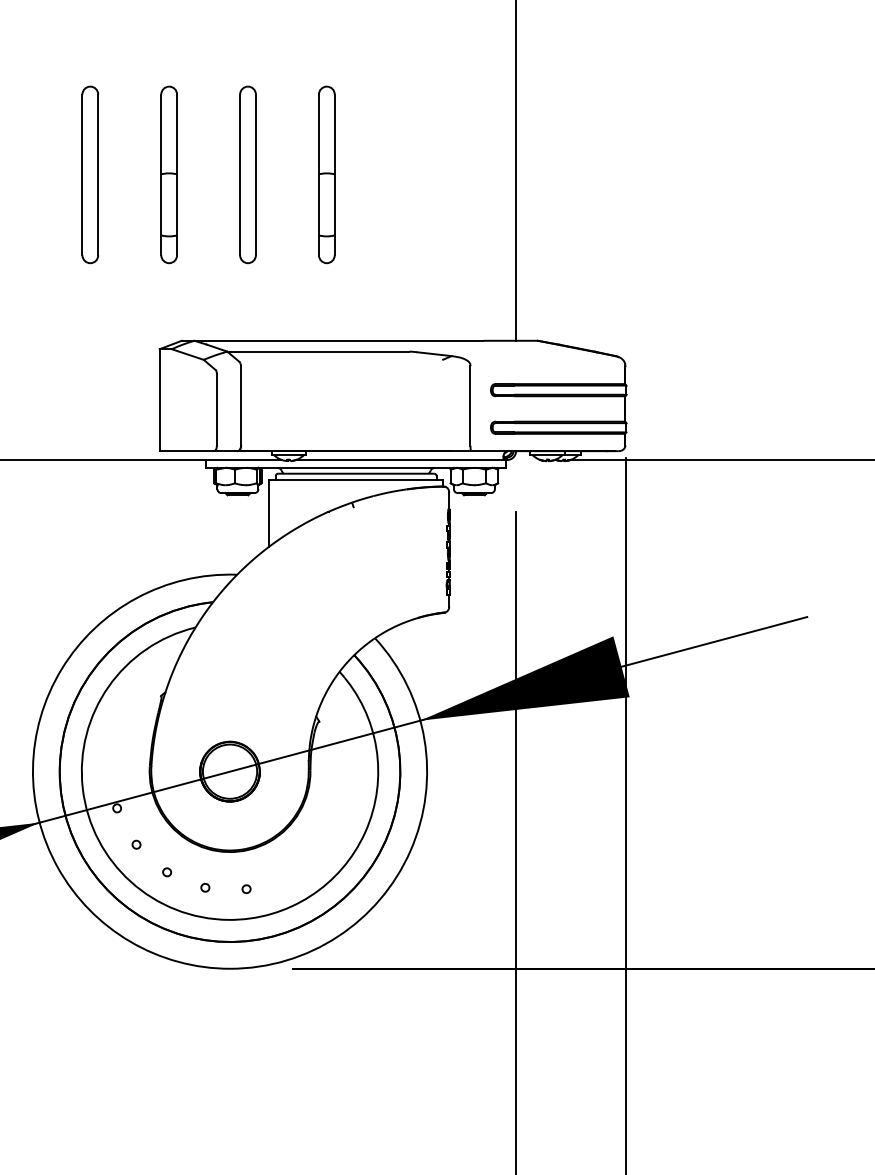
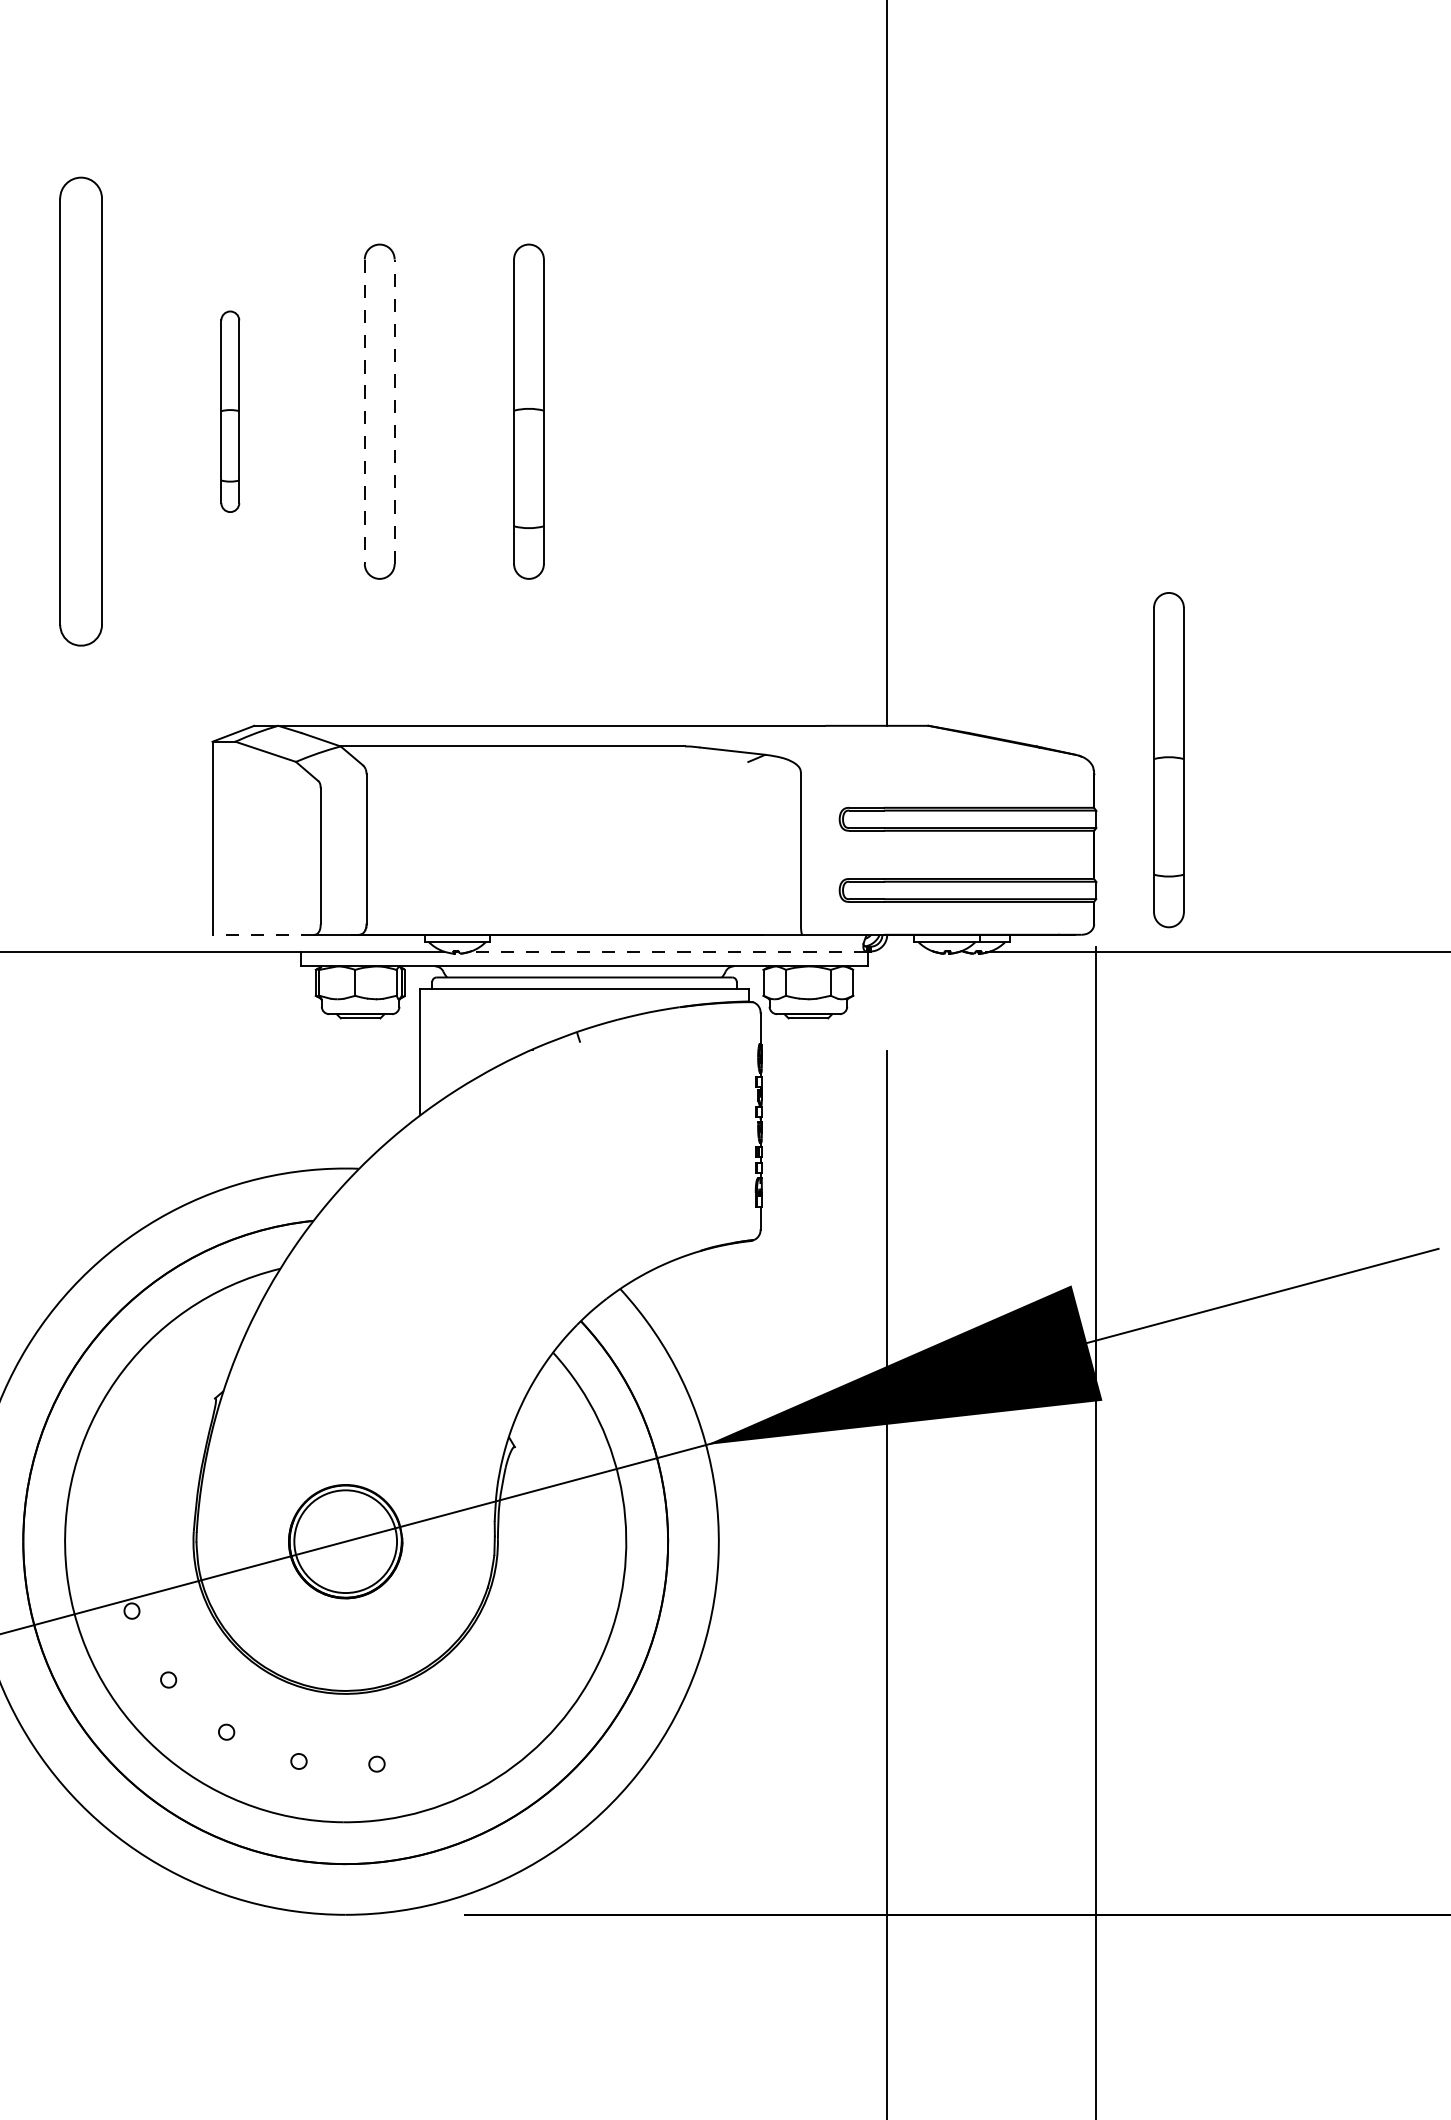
part: (90, 174) -> (81, 410), size x1.4
part: (168, 174) -> (229, 410), size x0.6
line: (255, 174) -> (393, 410), solid -> dashed
line: (240, 175) -> (365, 412), solid -> dashed
part: (664, 358) -> (1168, 759), added
line: (186, 451) -> (263, 935), solid -> dashed
line: (400, 460) -> (668, 952), solid -> dashed

